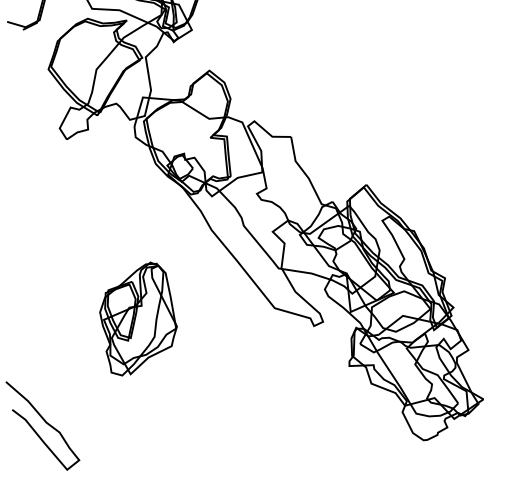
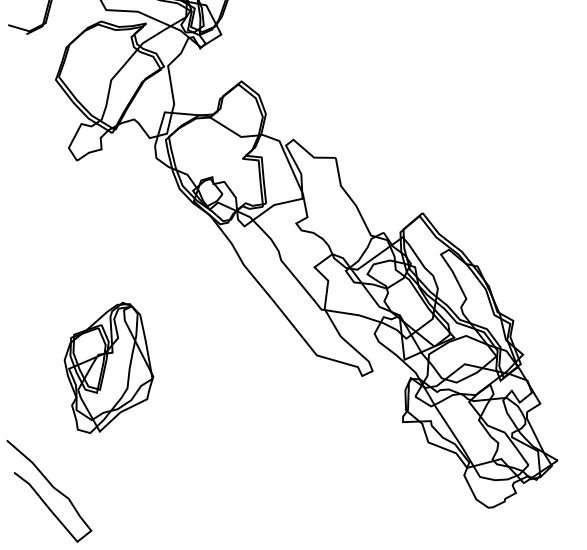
part: (138, 318) -> (108, 367), moved

